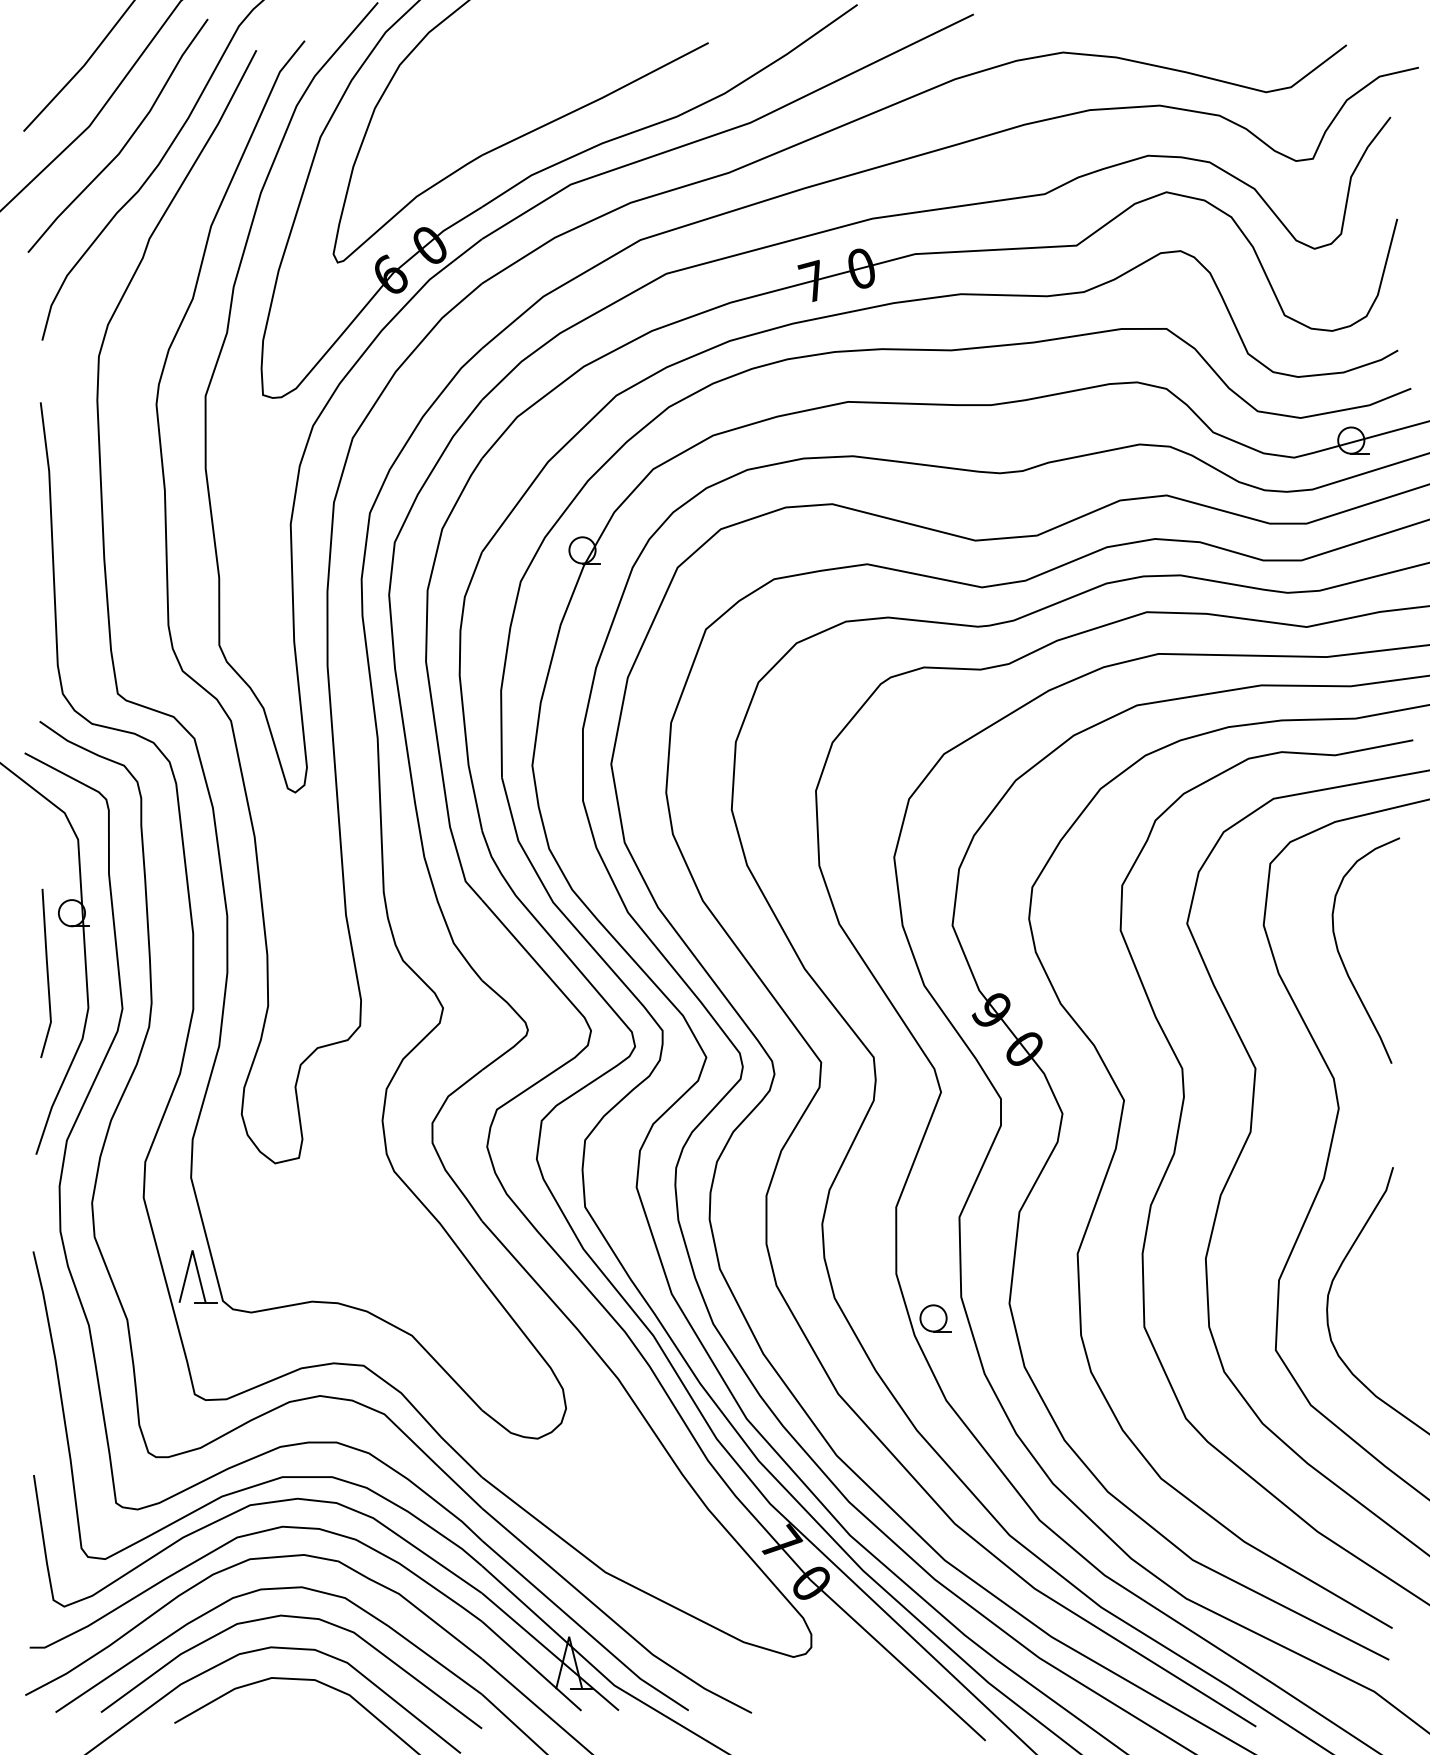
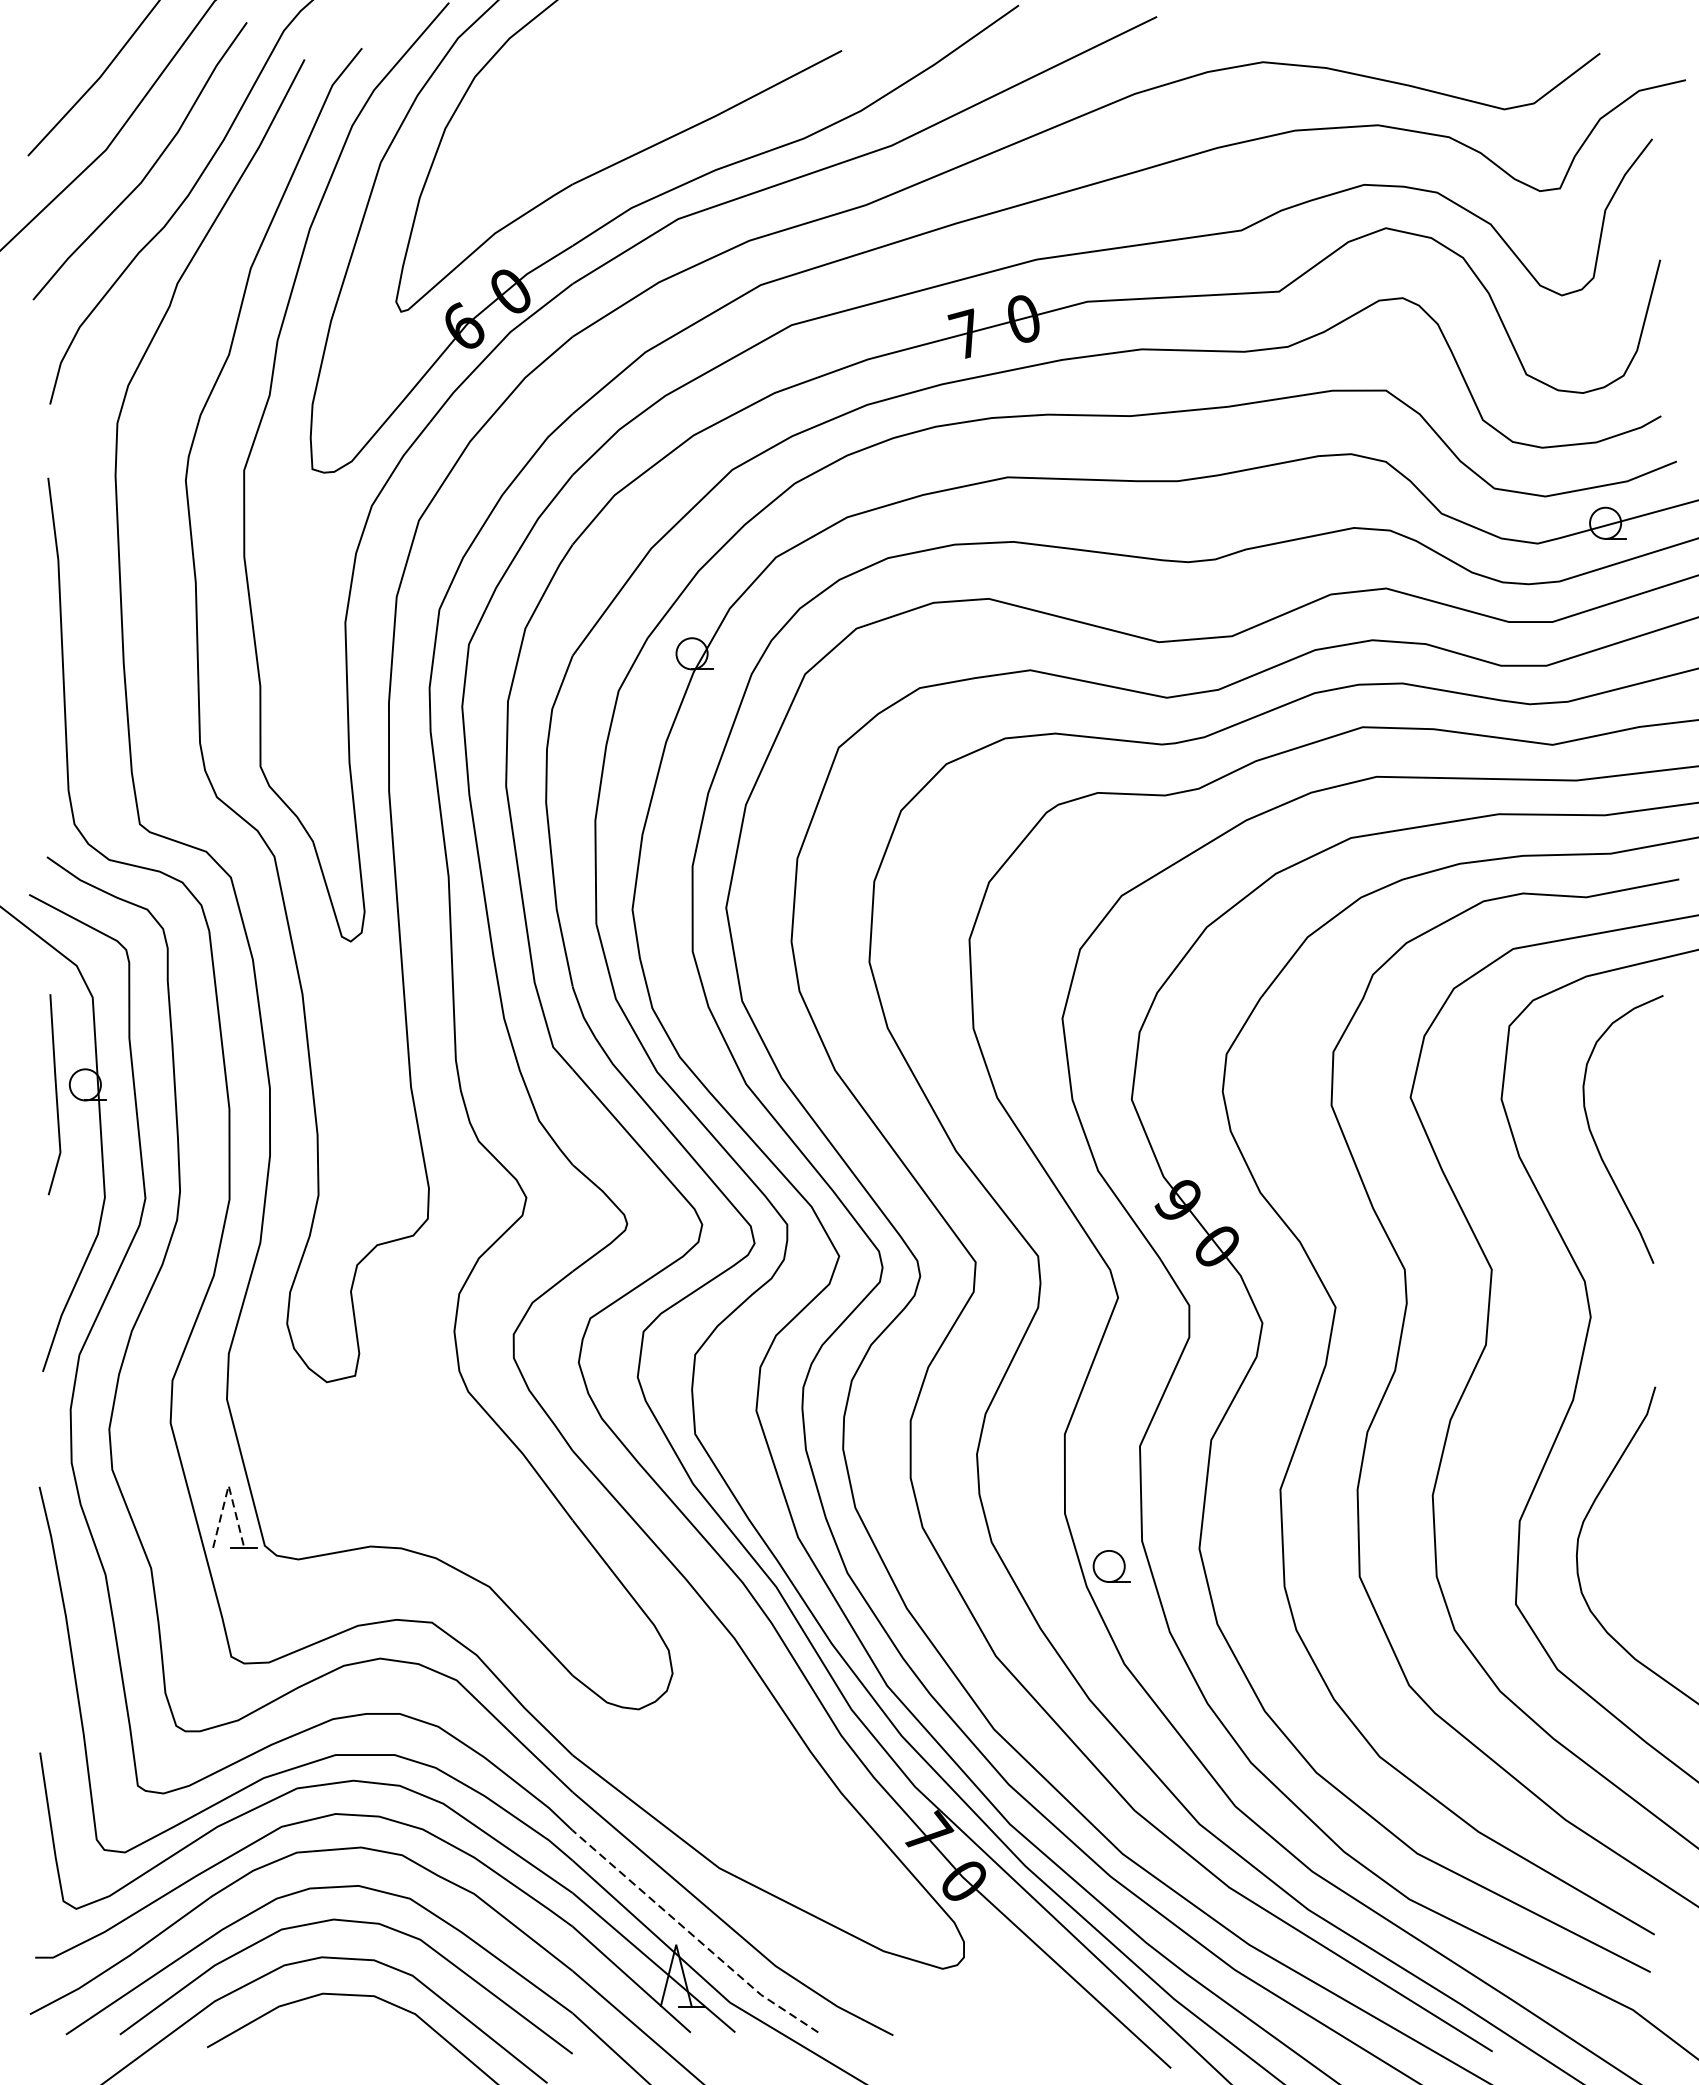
line: (46, 973) -> (55, 1094), moved
line: (192, 1250) -> (228, 1485), solid -> dashed
line: (583, 1629) -> (693, 1936), solid -> dashed

